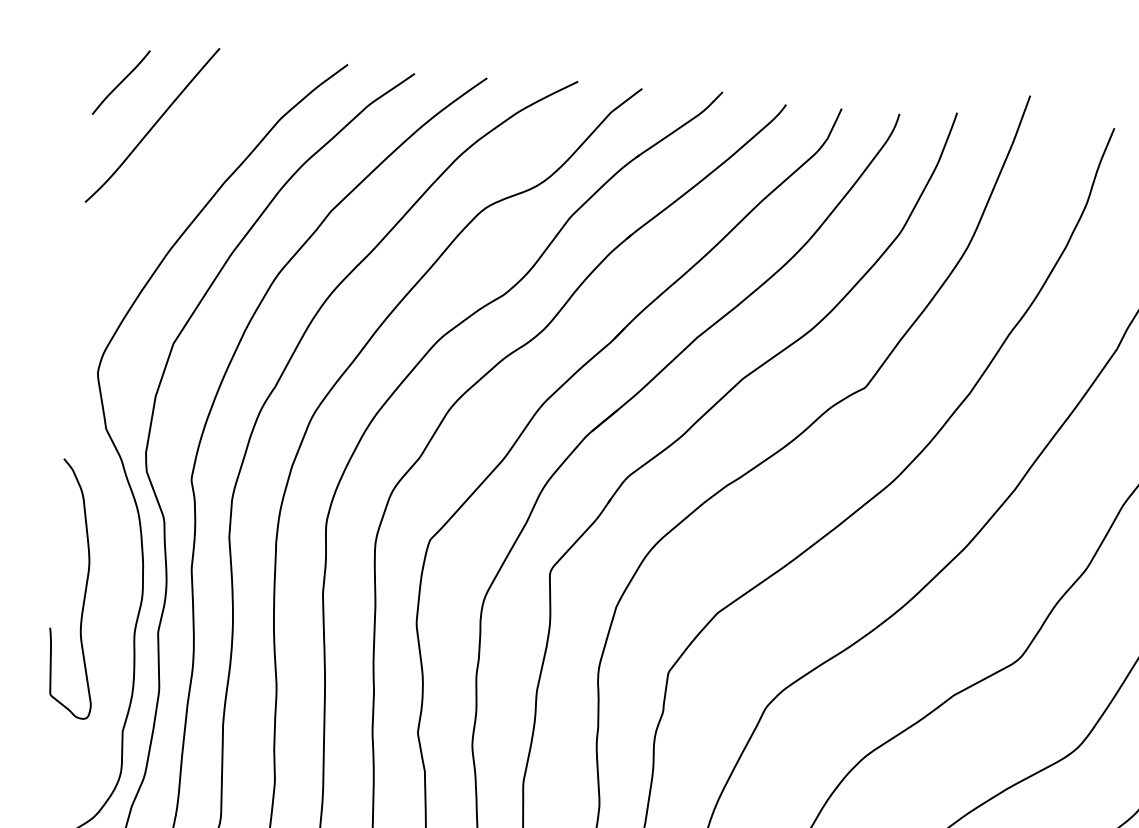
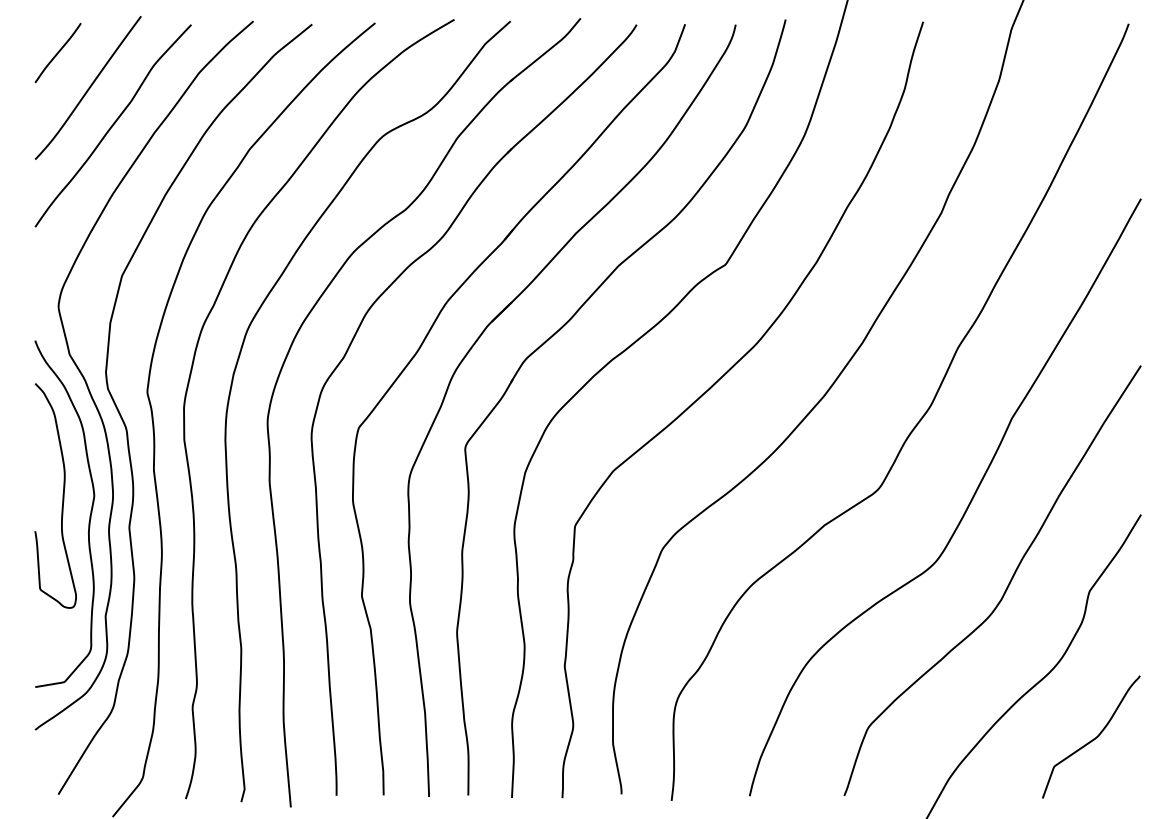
curve: (176, 170) -> (112, 125), added
curve: (113, 614) -> (89, 515), added

